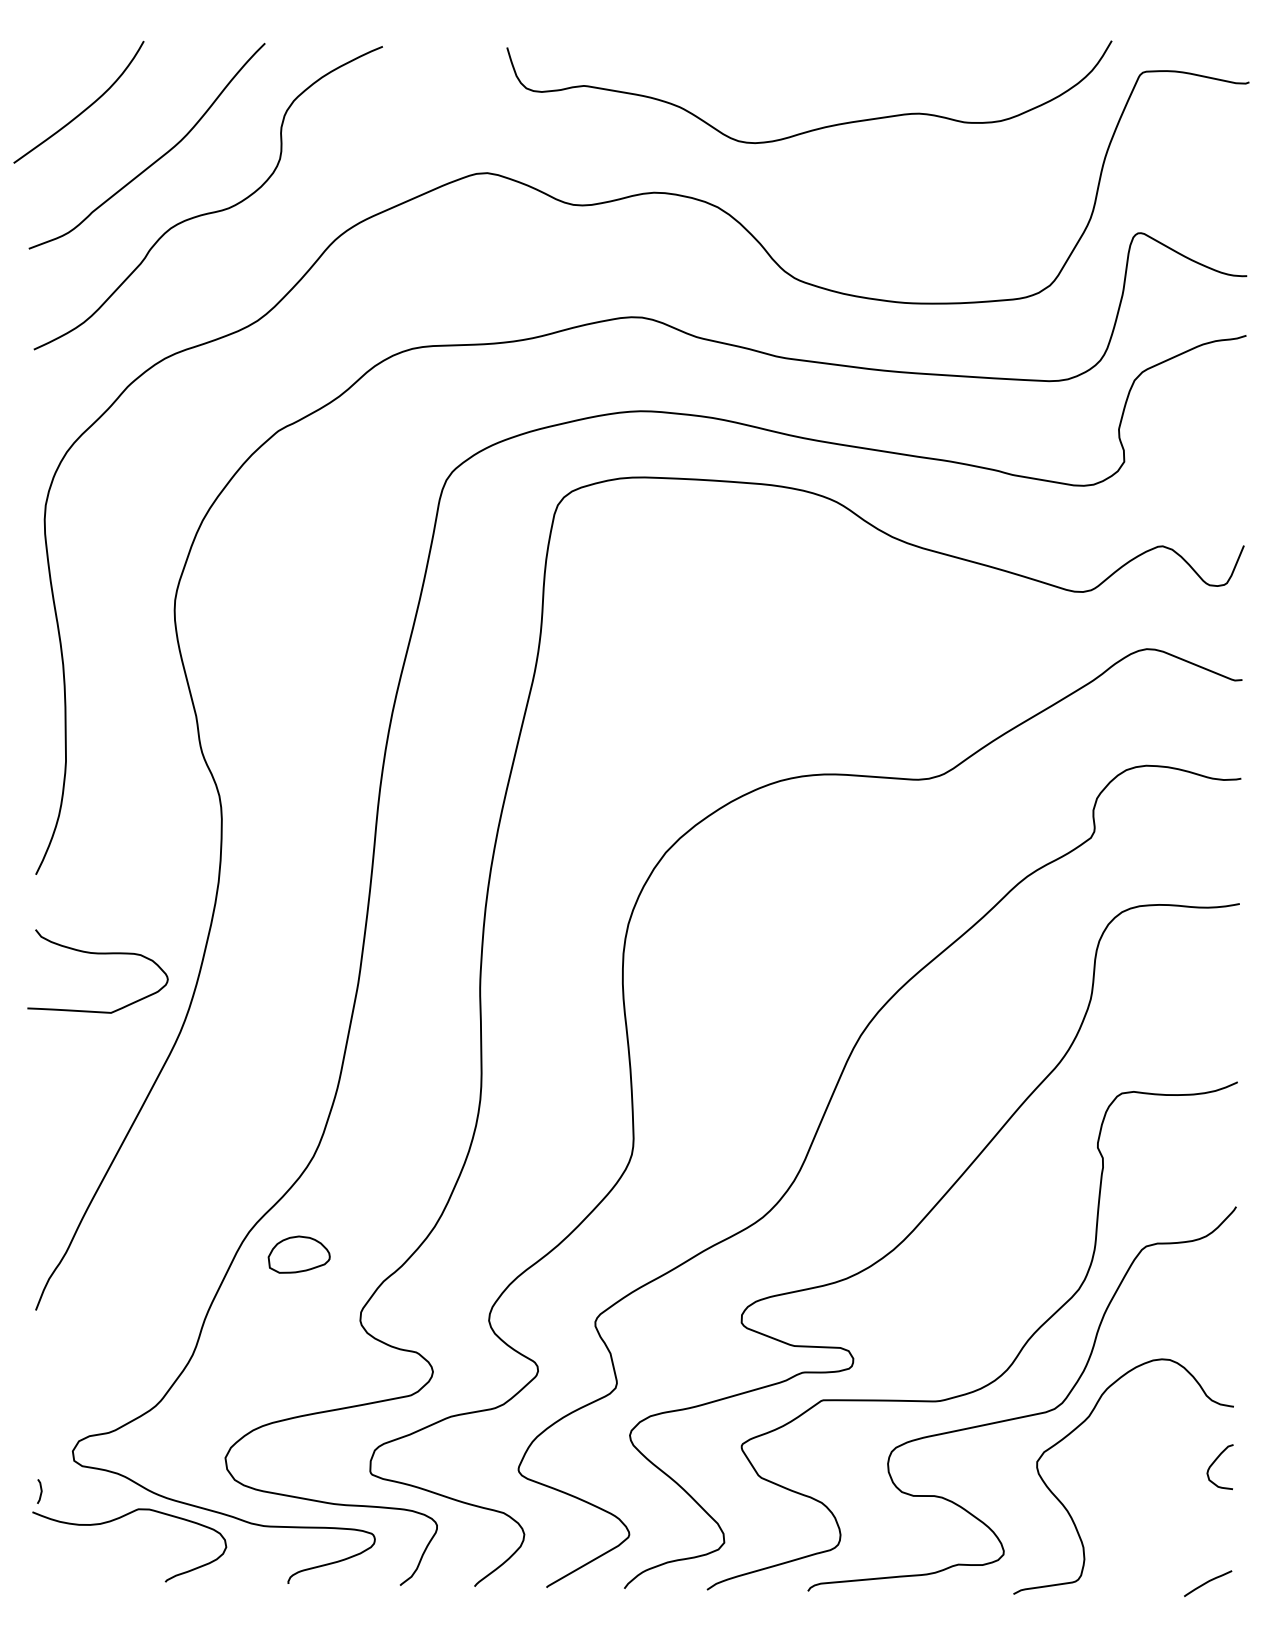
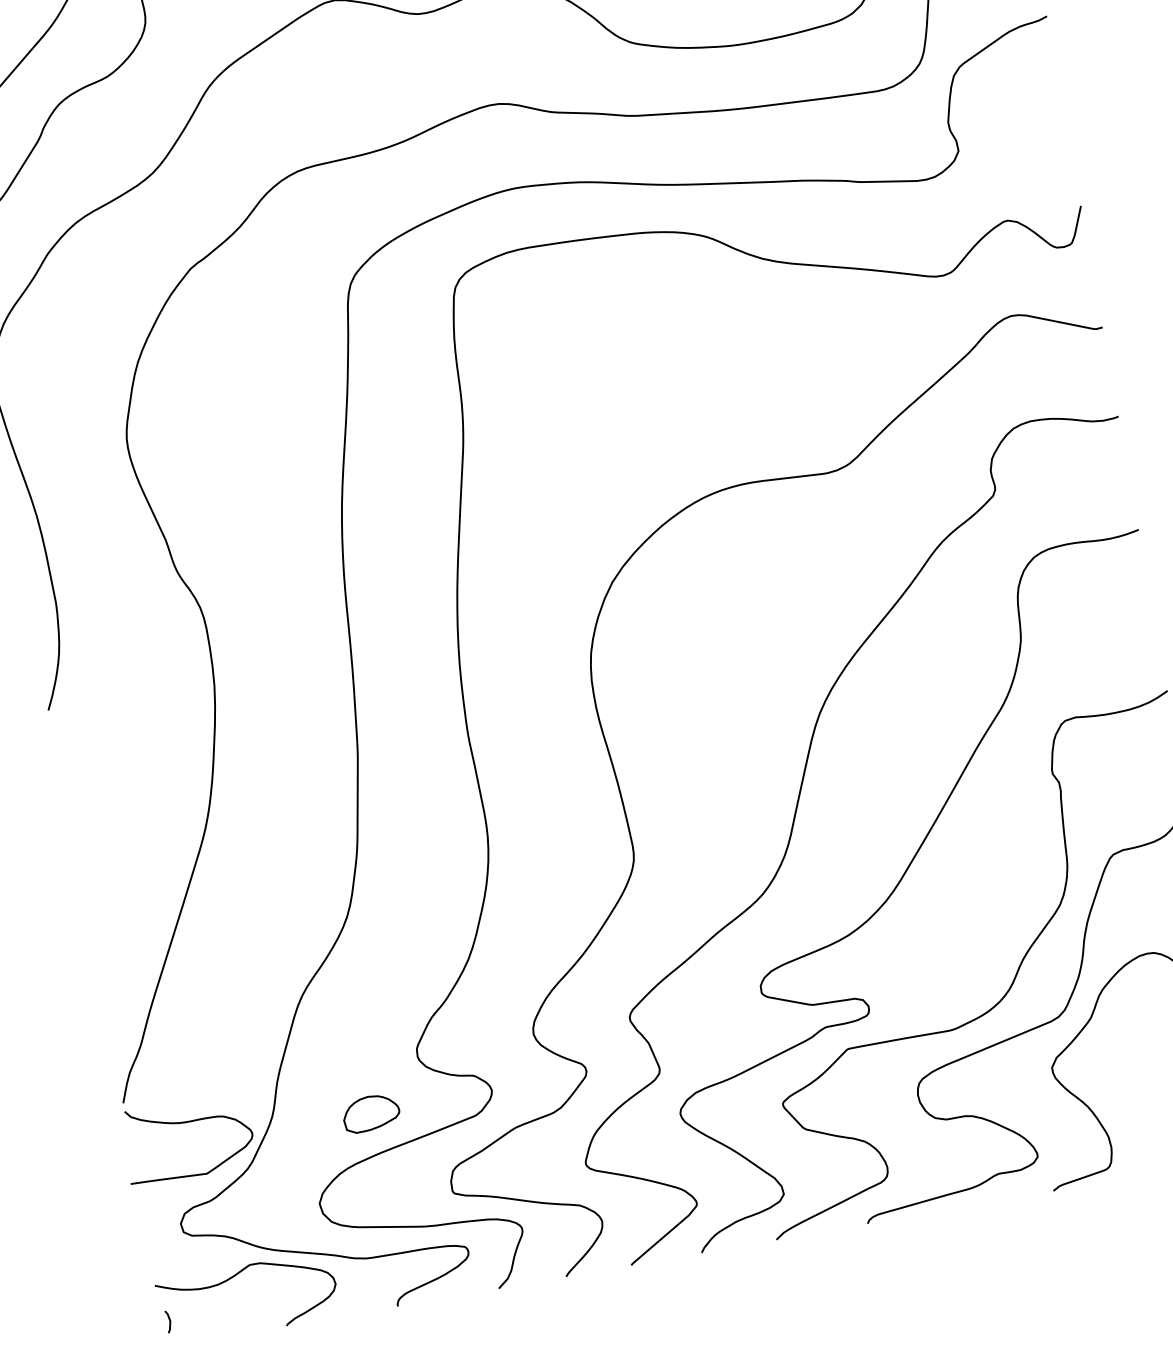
curve: (97, 954) -> (184, 1123), moved
part: (298, 1254) -> (370, 1113), moved
line: (40, 1491) -> (169, 1321), moved

